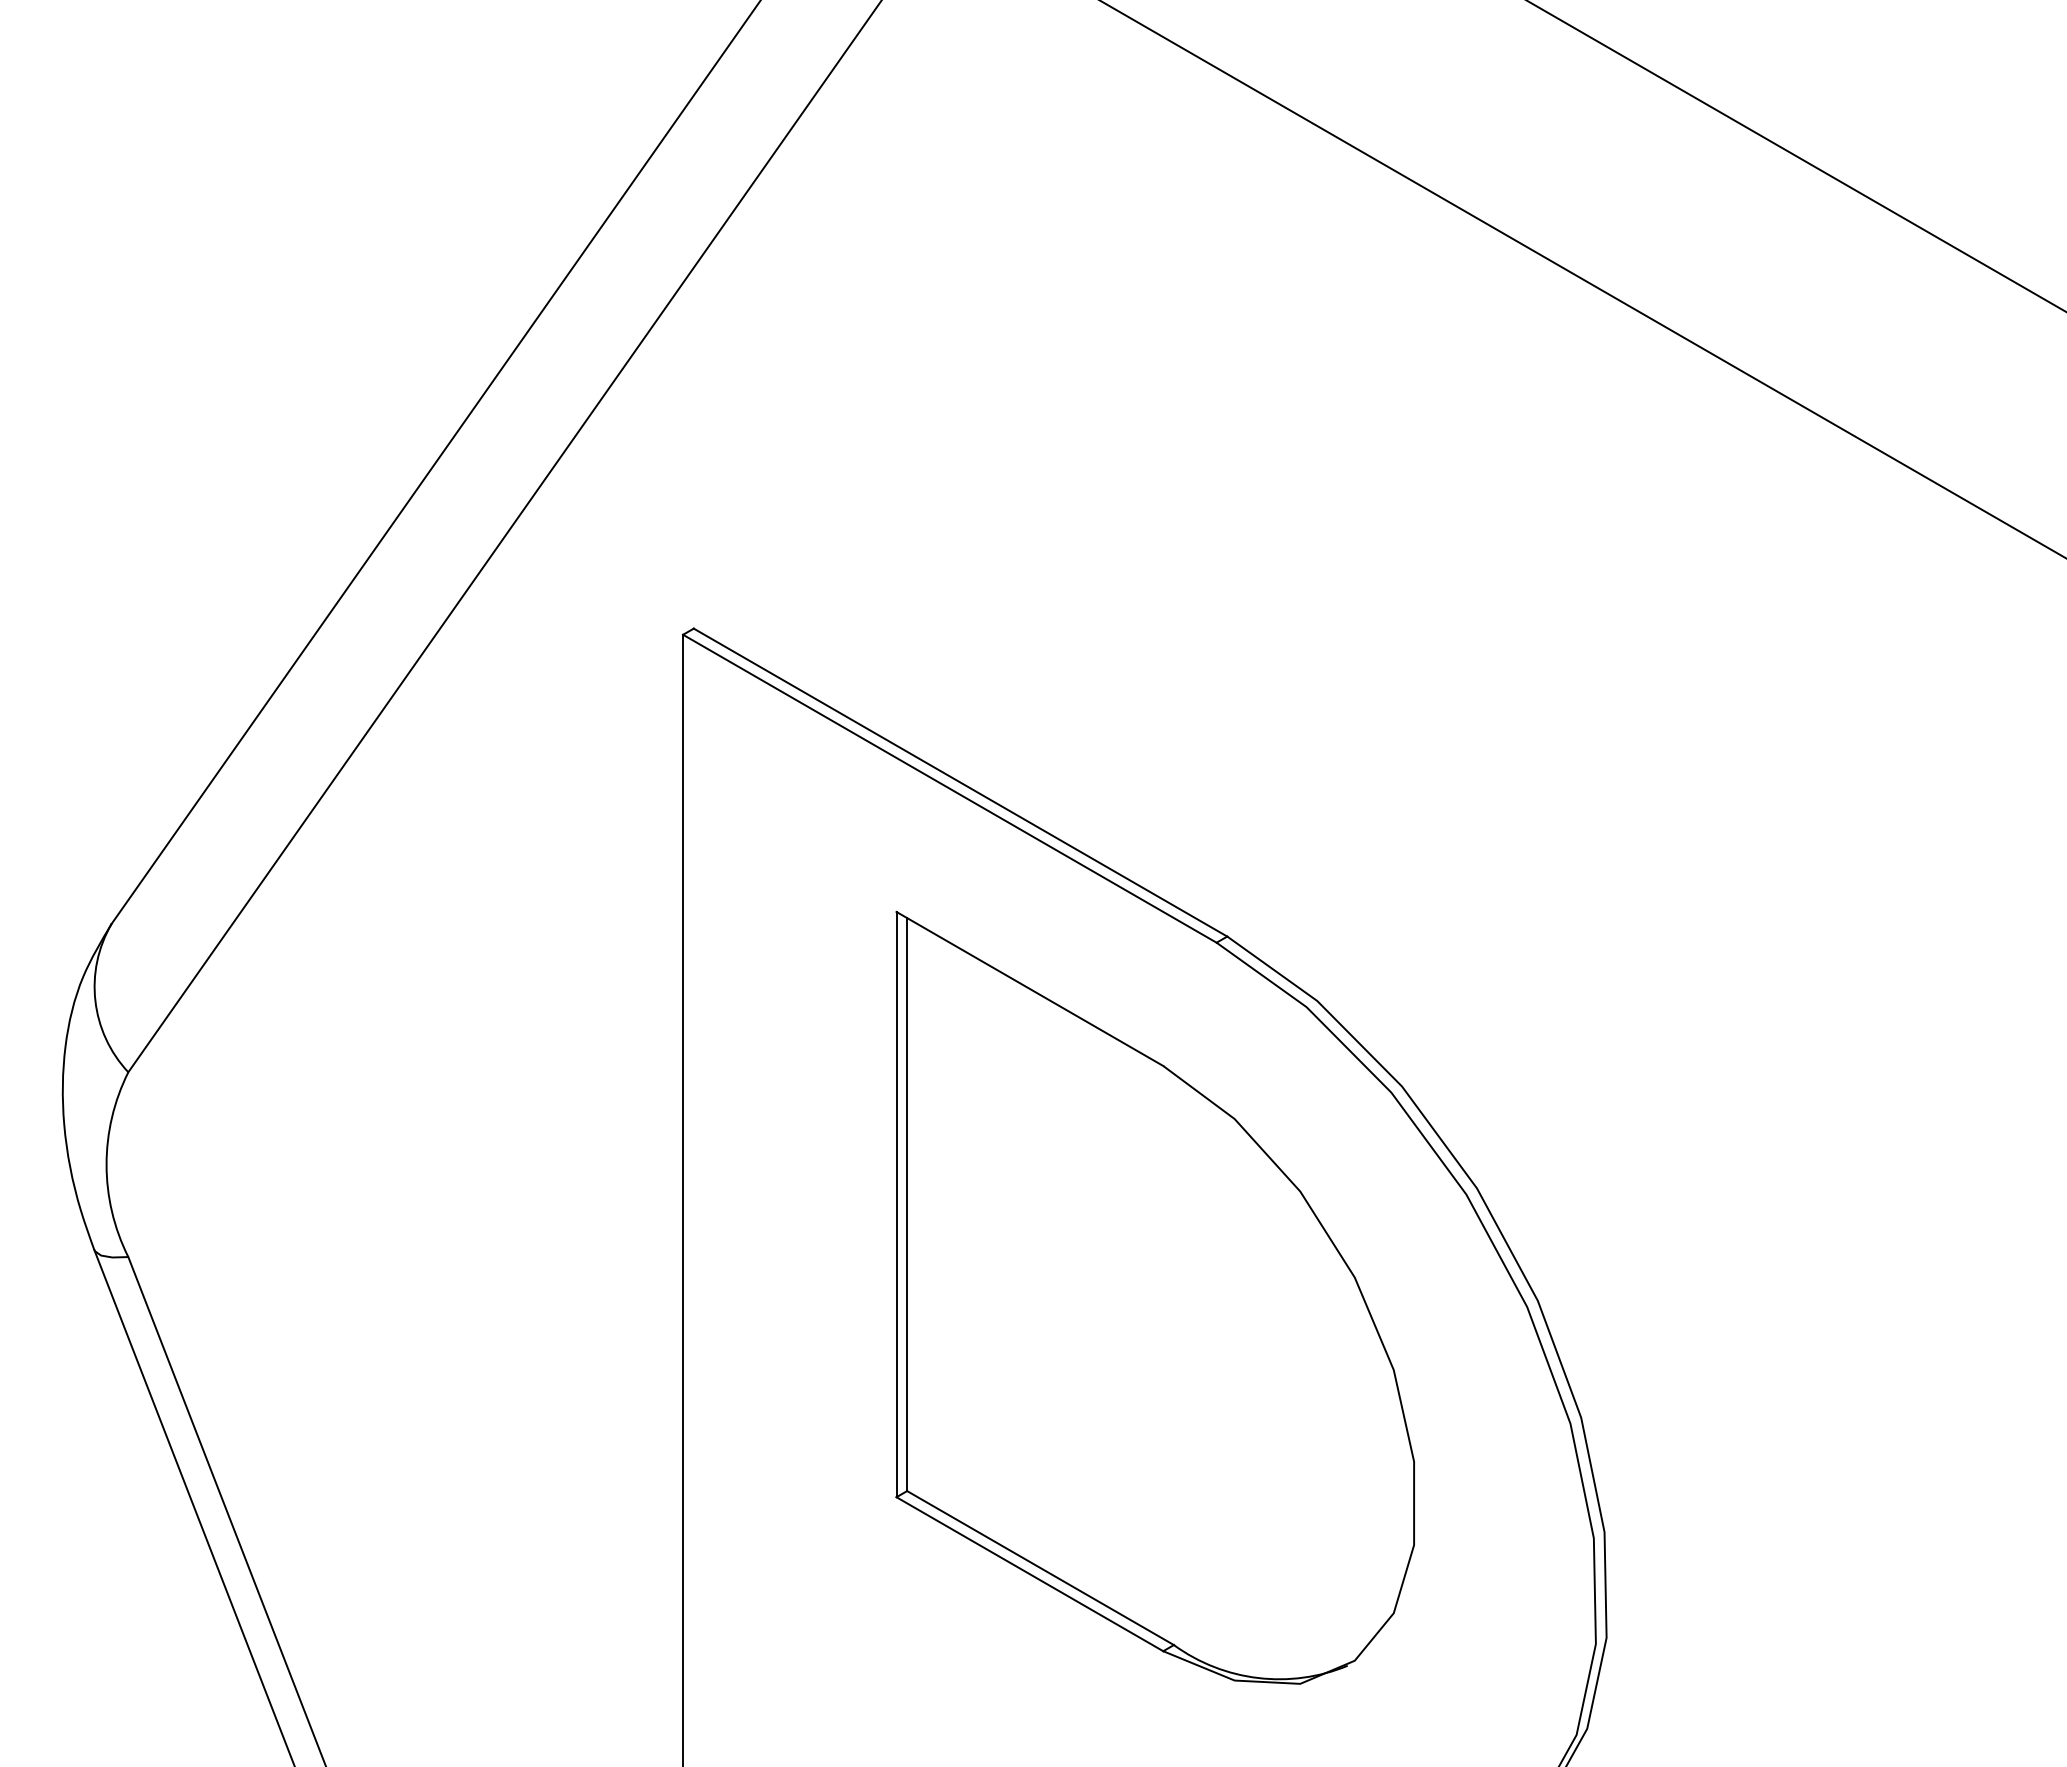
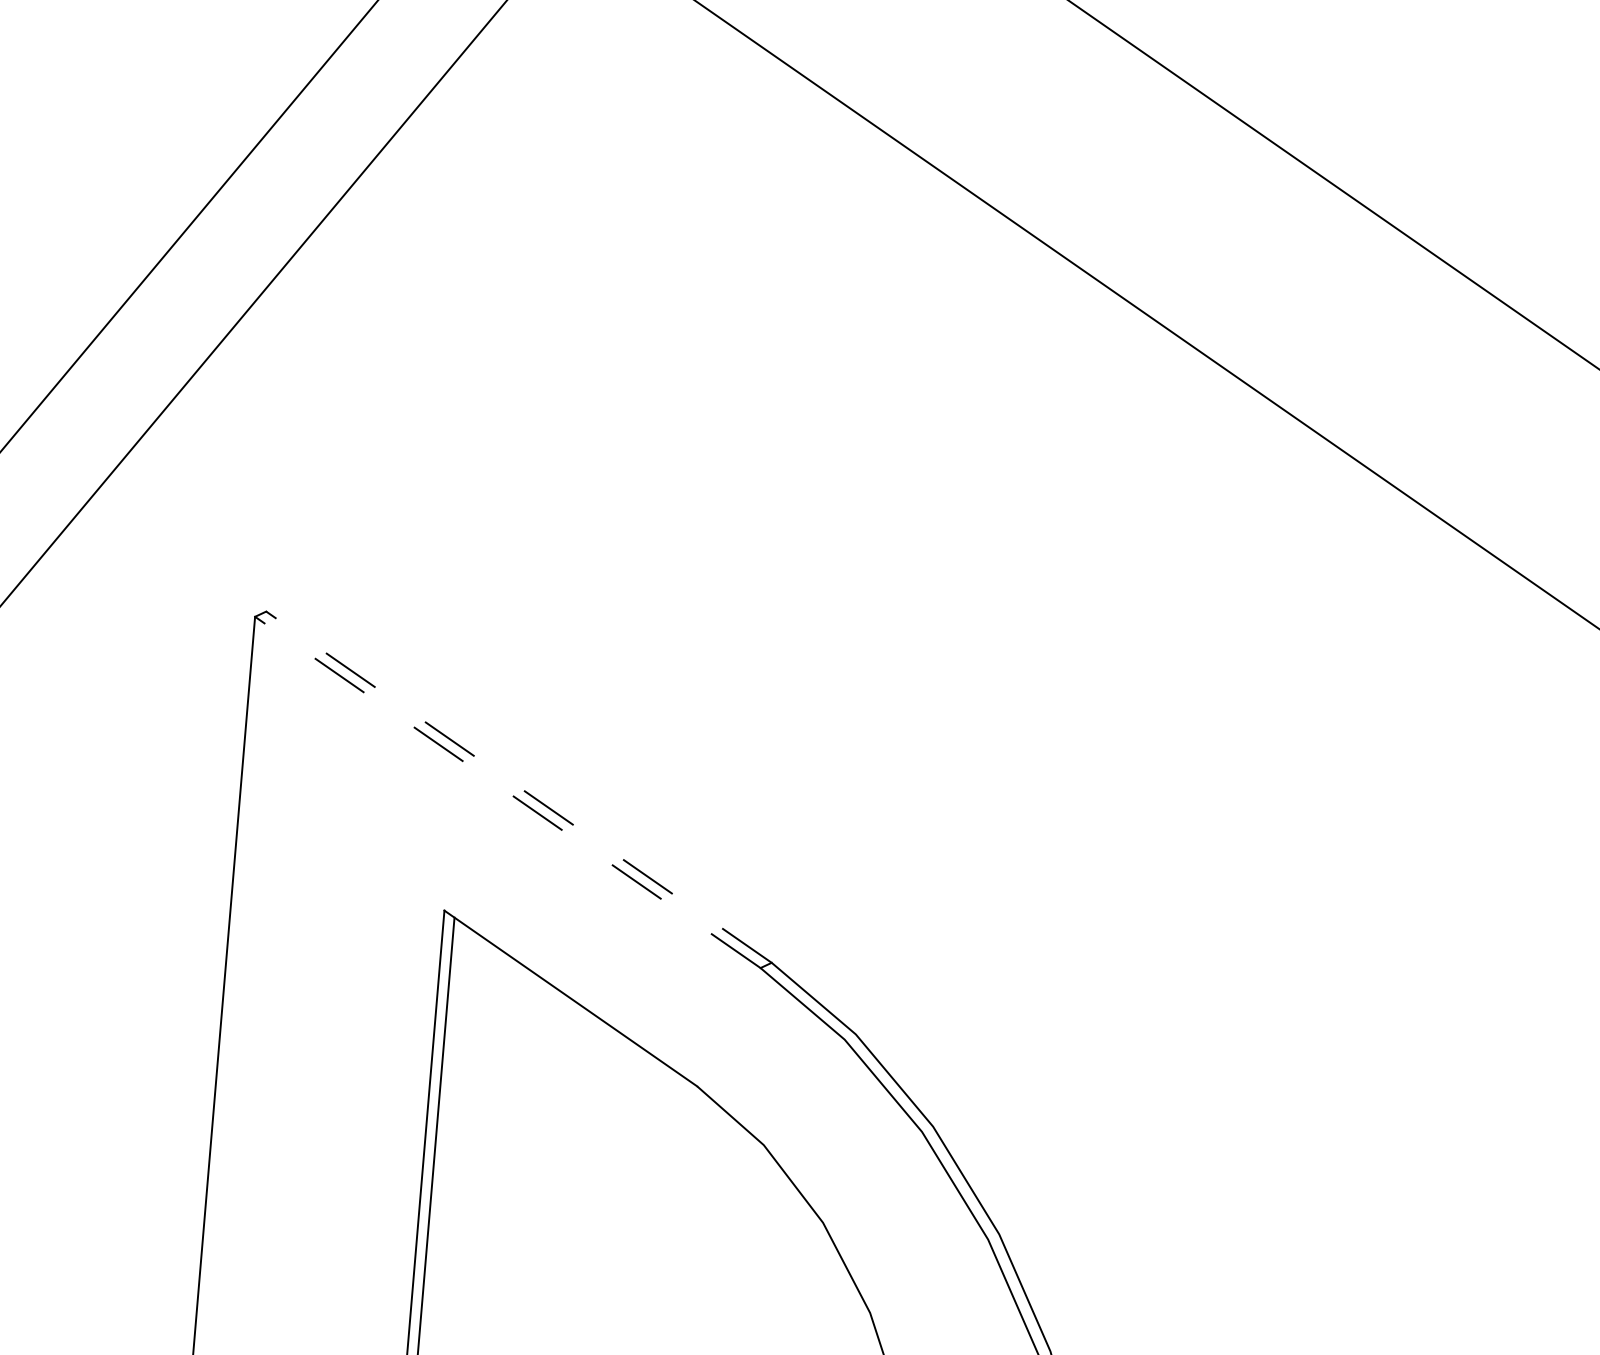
line: (960, 782) -> (518, 787), solid -> dashed
line: (949, 788) -> (507, 792), solid -> dashed

